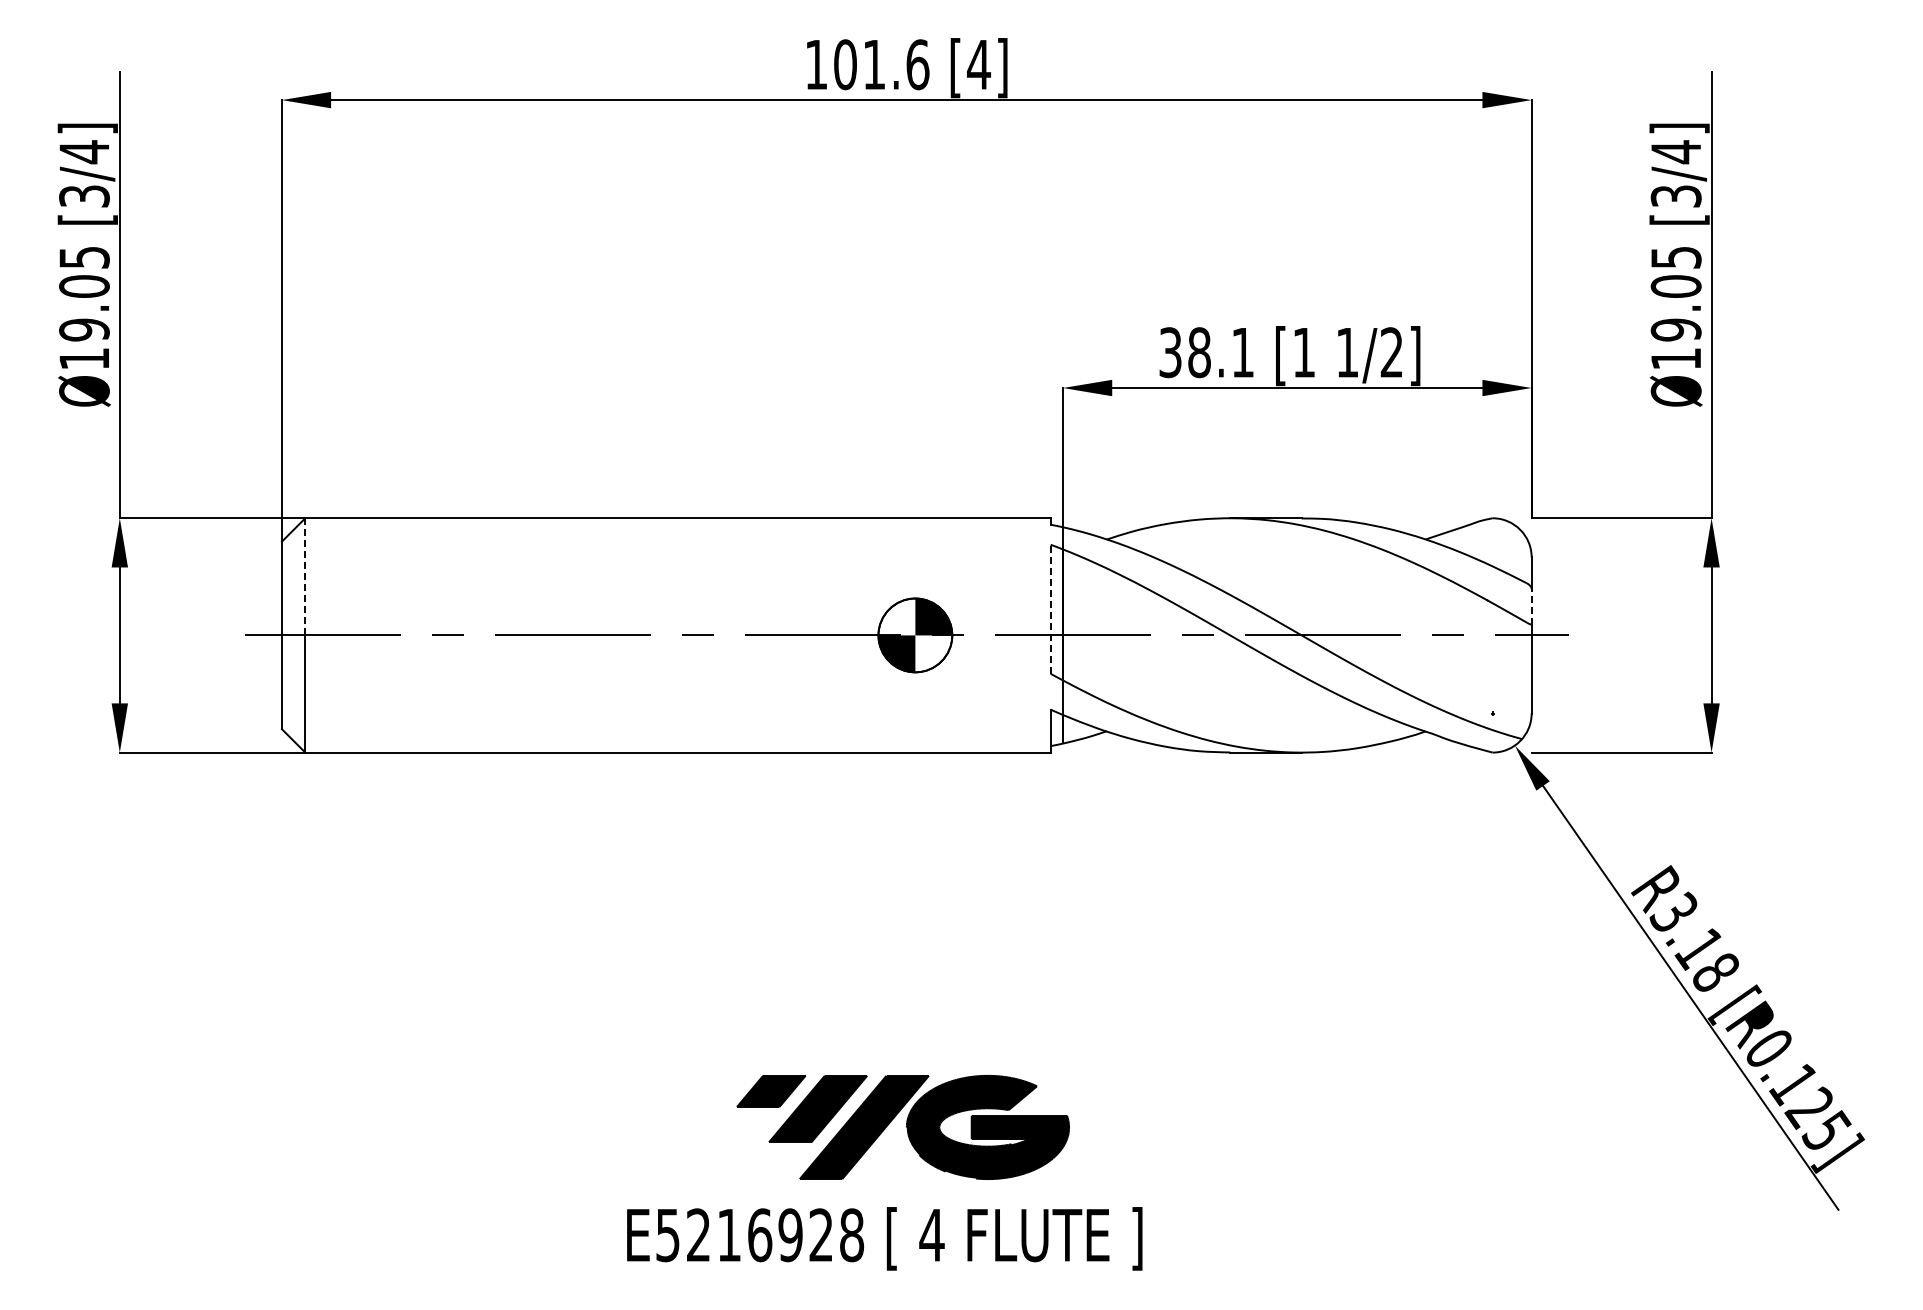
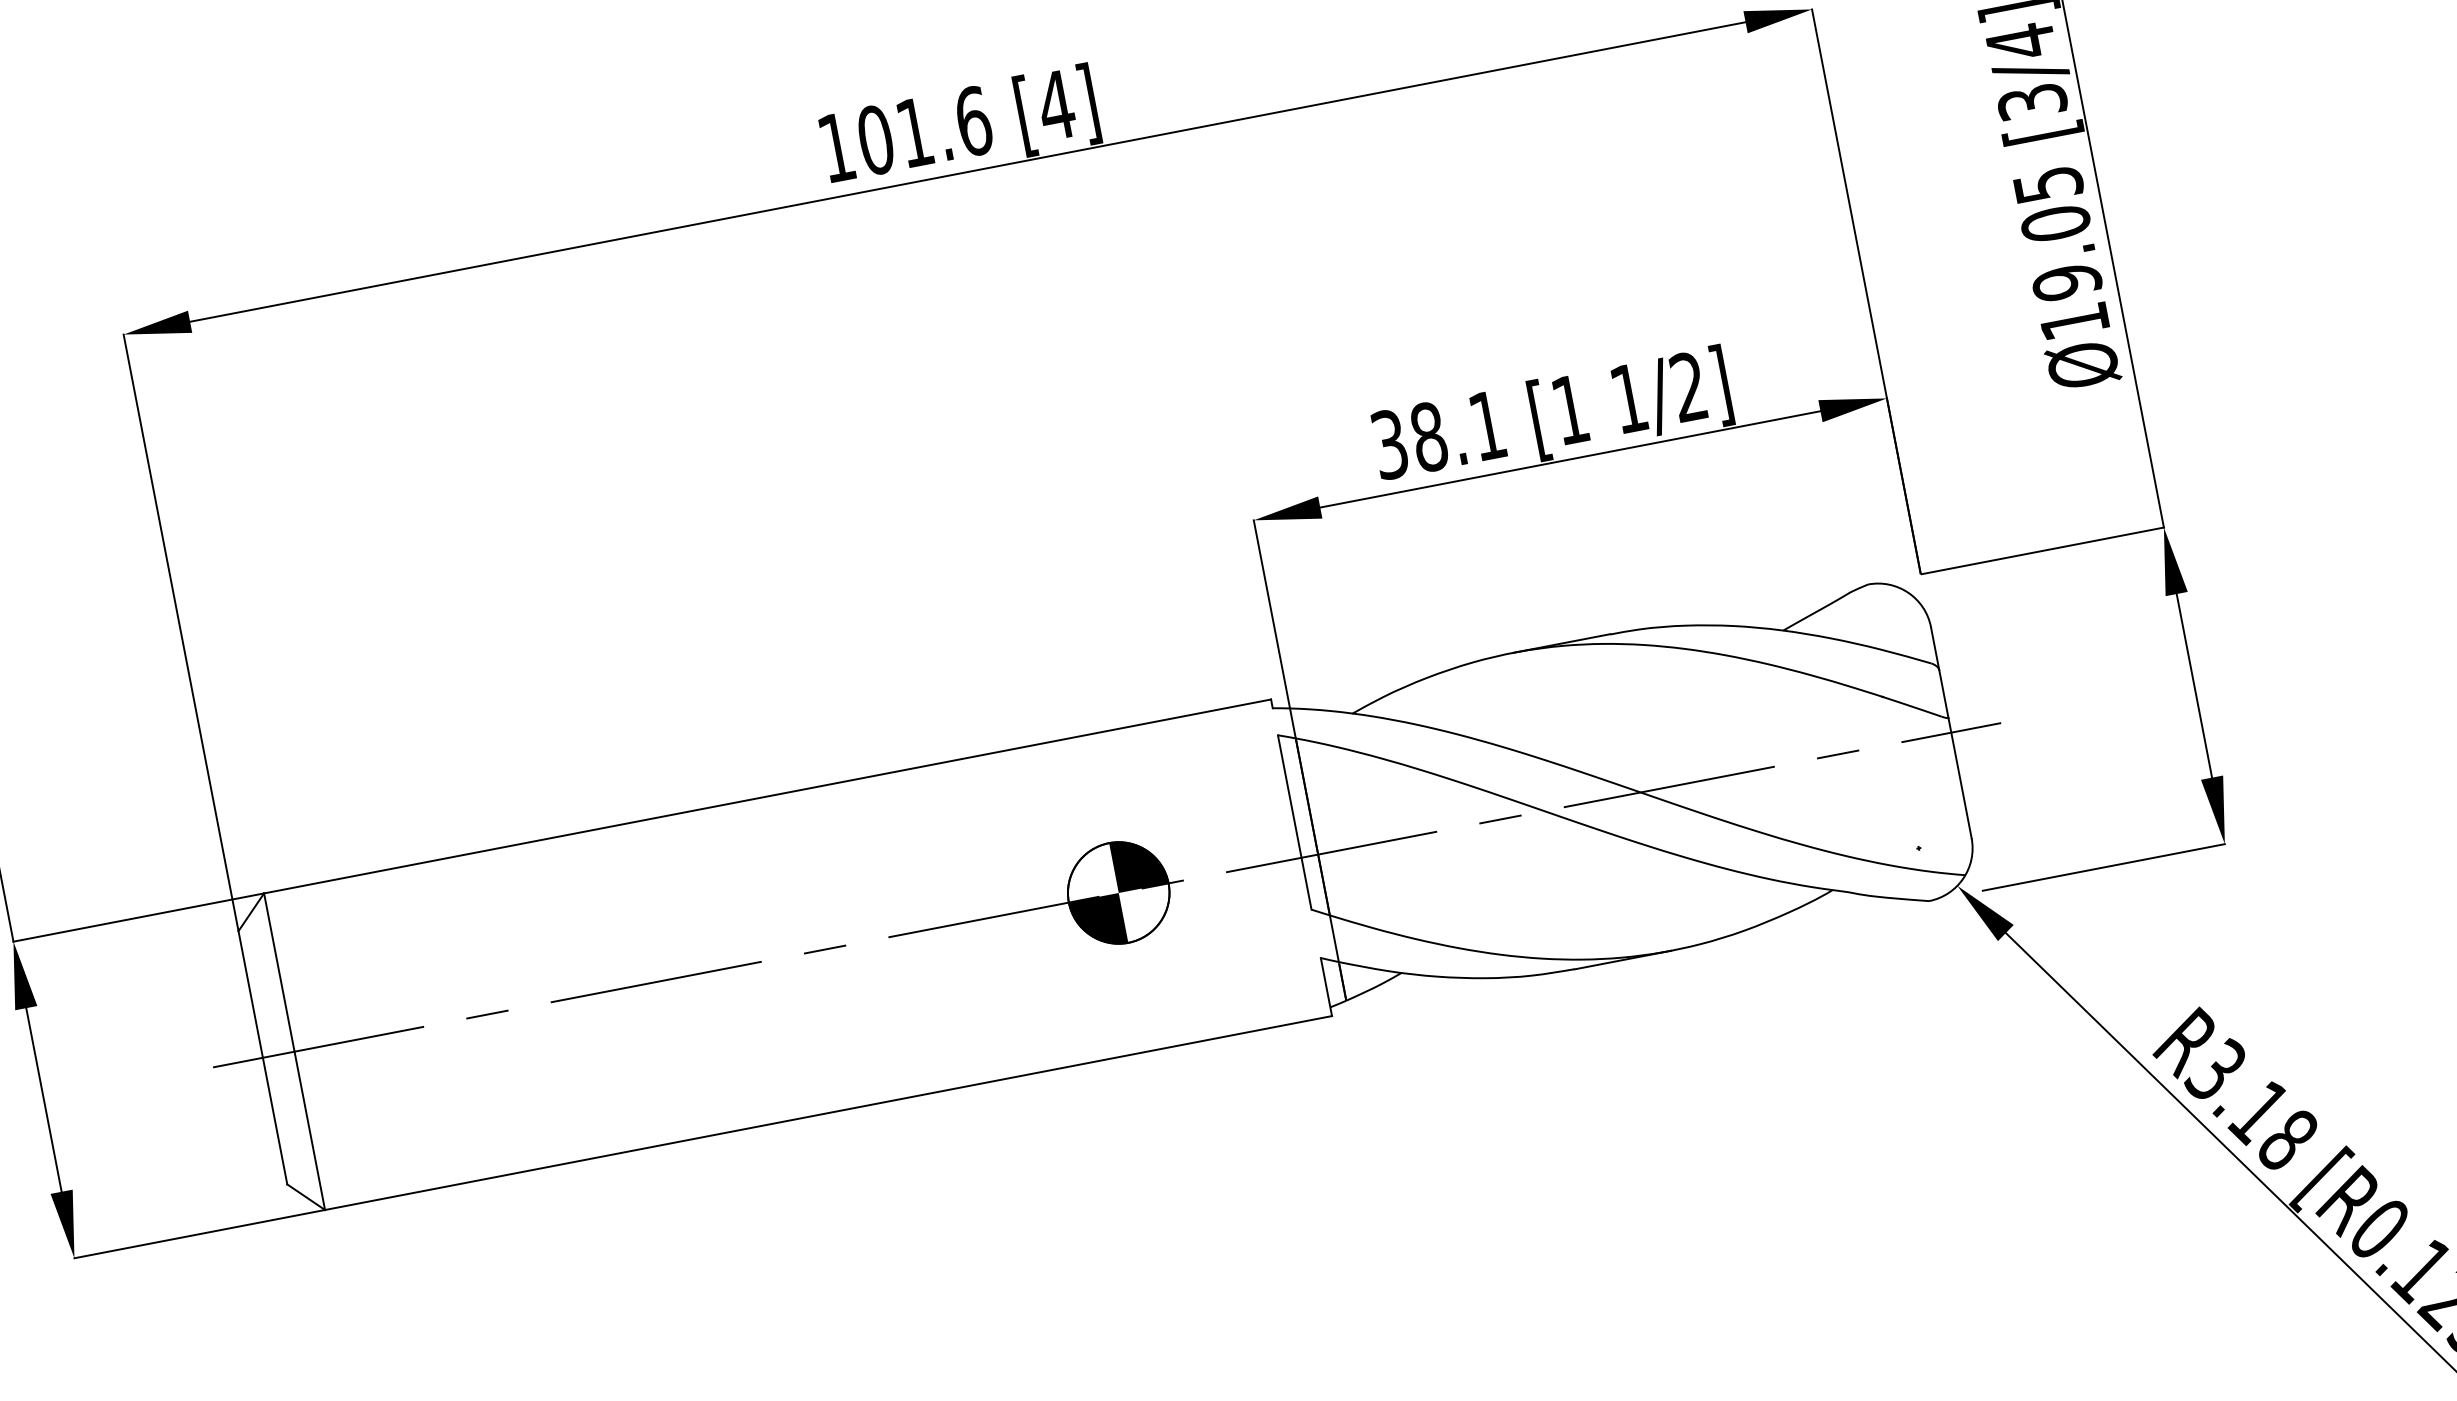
line: (305, 576) -> (279, 972), dashed -> solid
line: (1531, 606) -> (1943, 693), dashed -> solid
line: (1050, 609) -> (1294, 822), dashed -> solid

